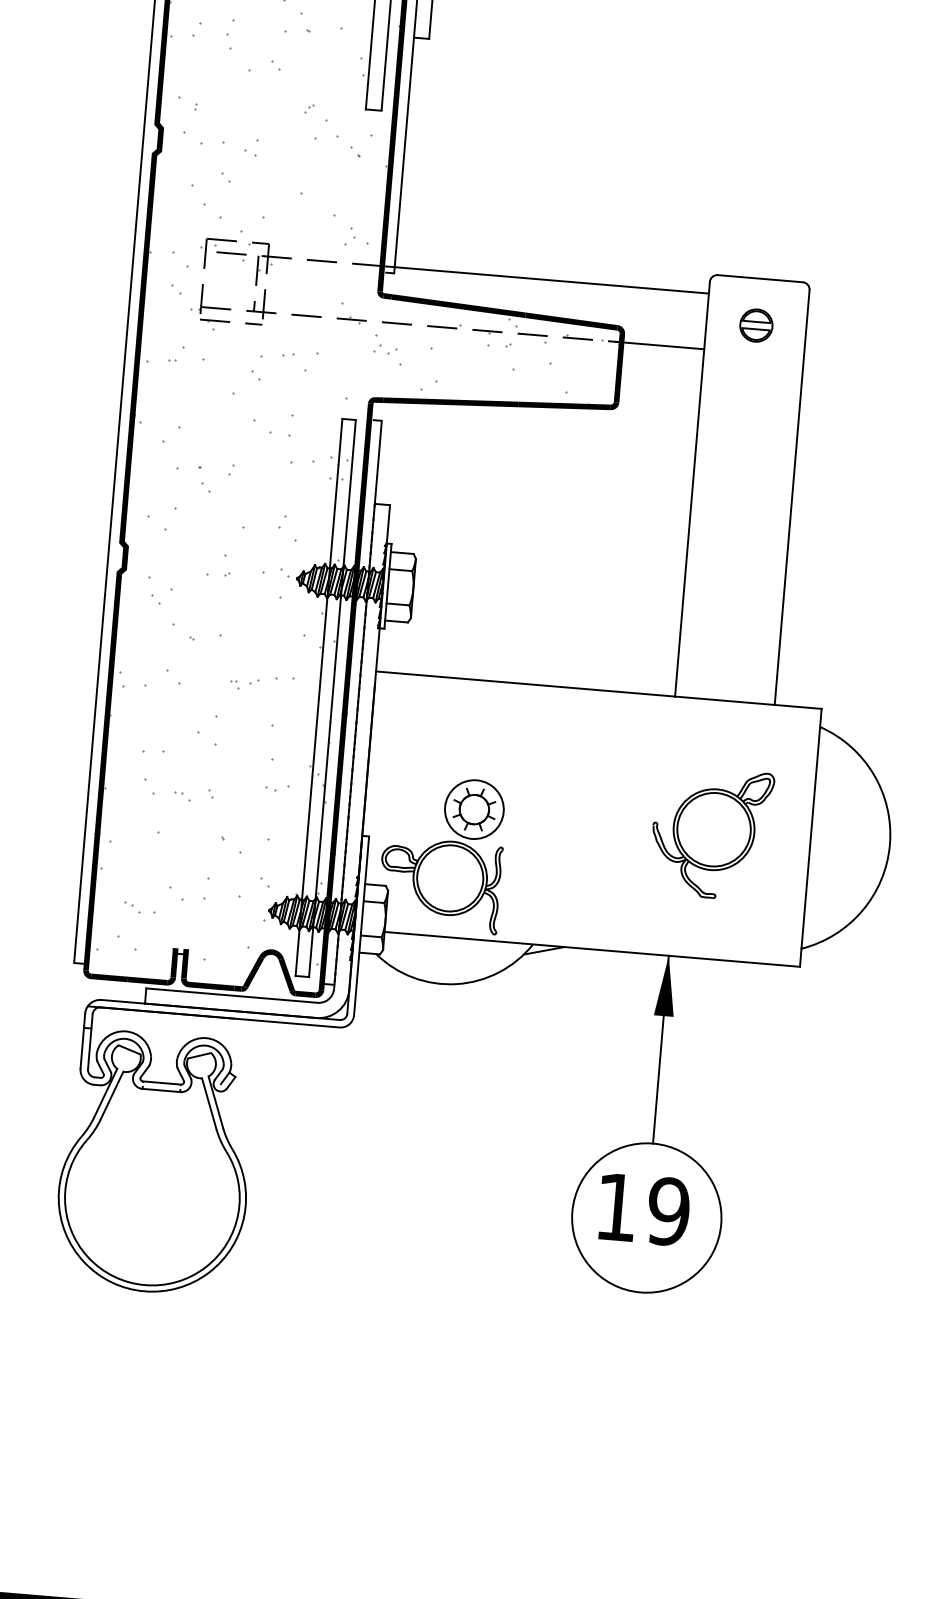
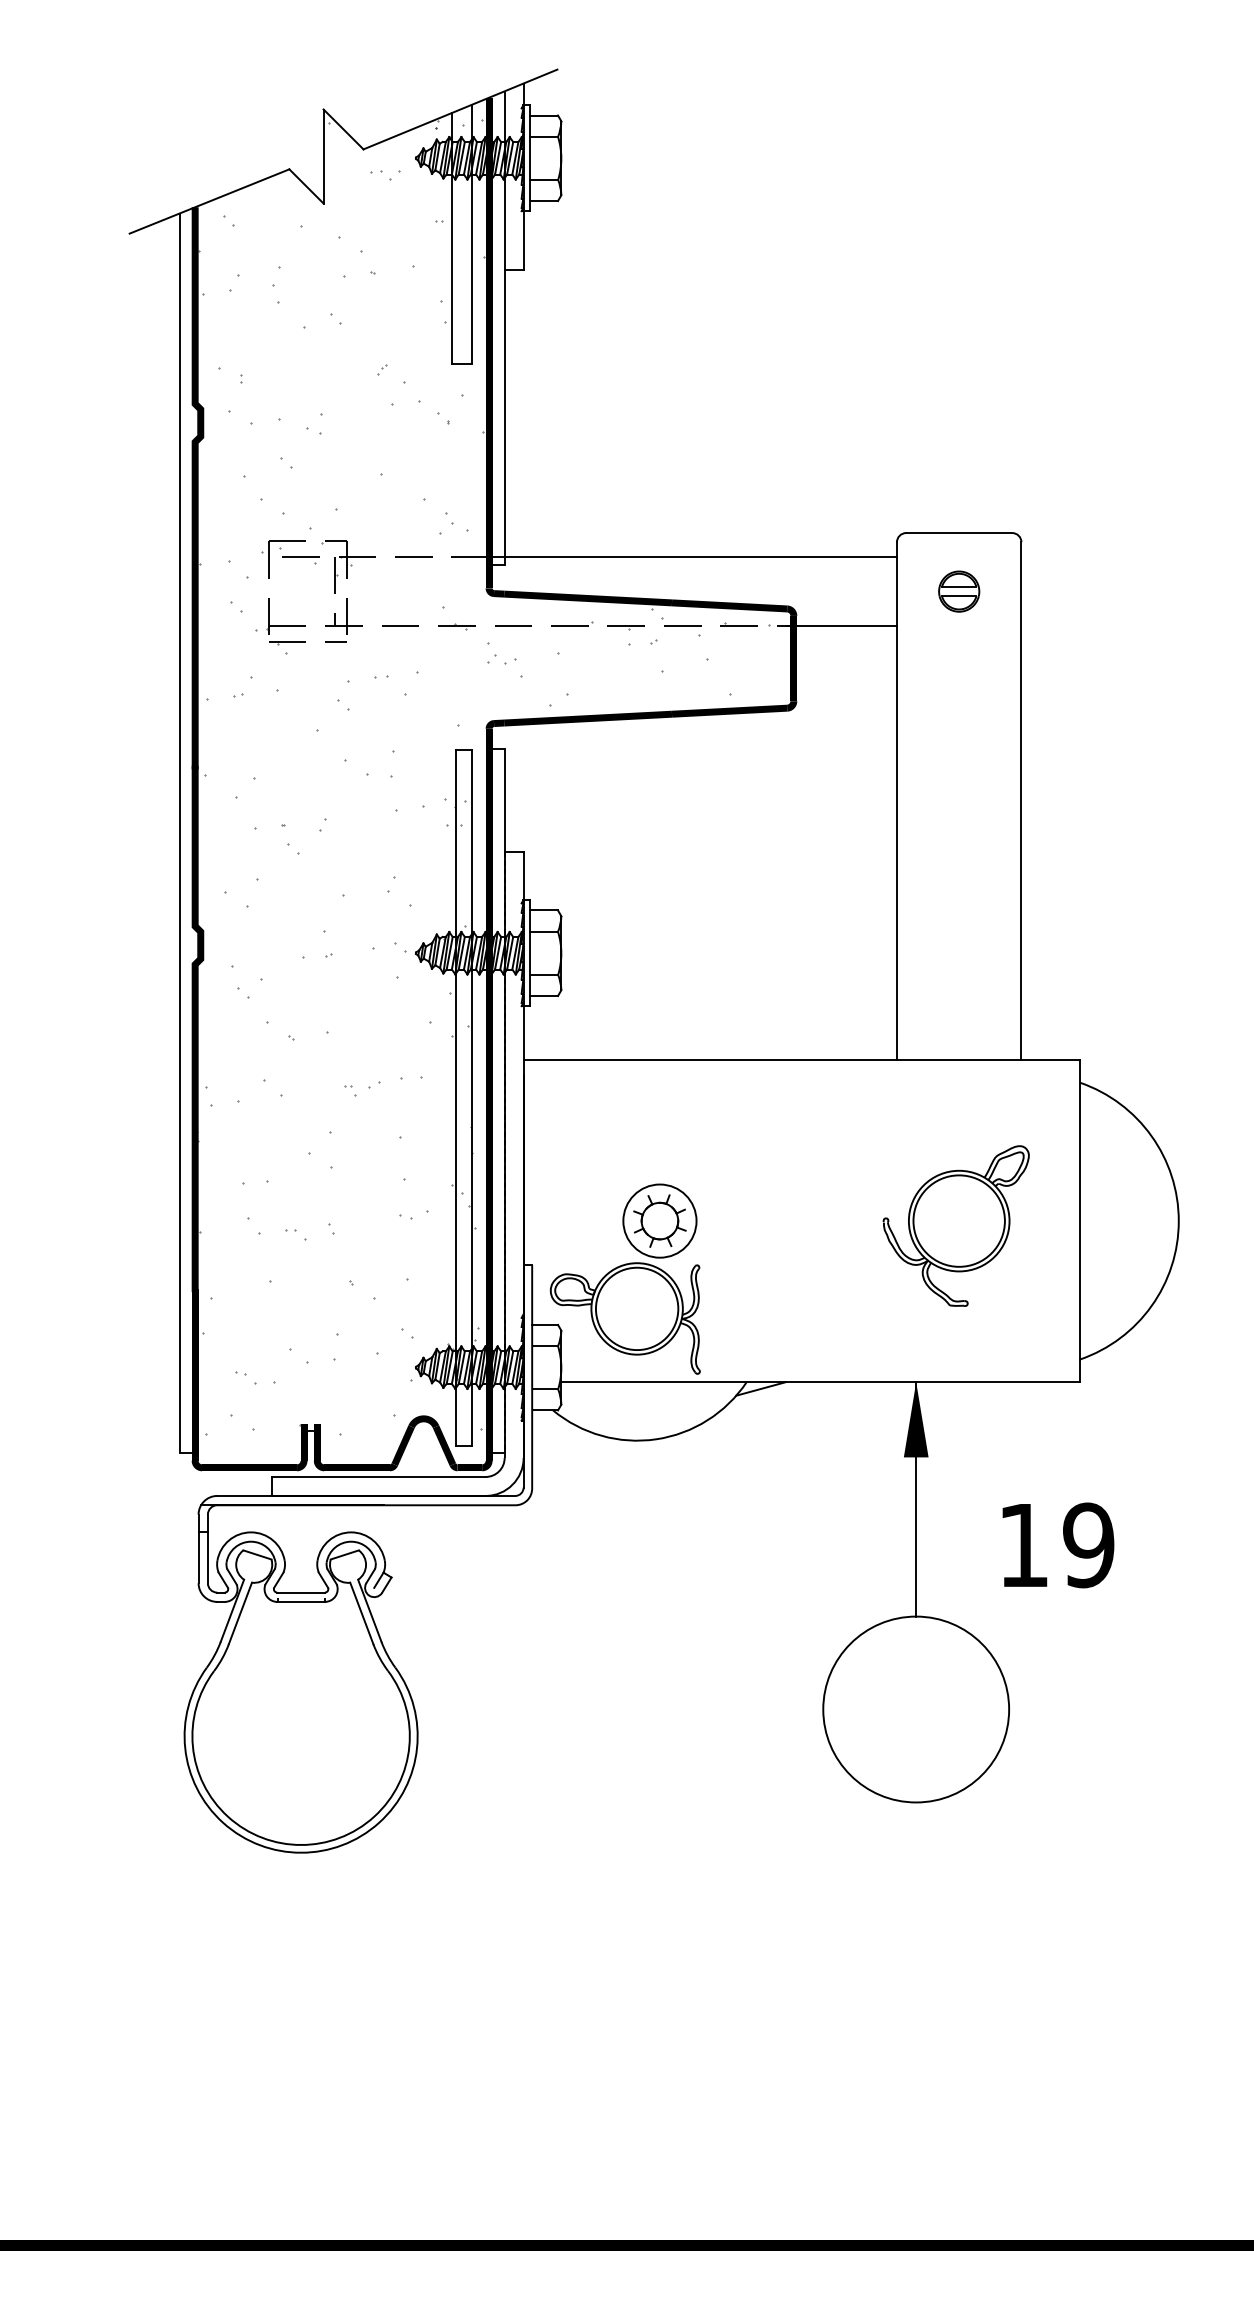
text: (644, 1209) -> (1058, 1545), moved

